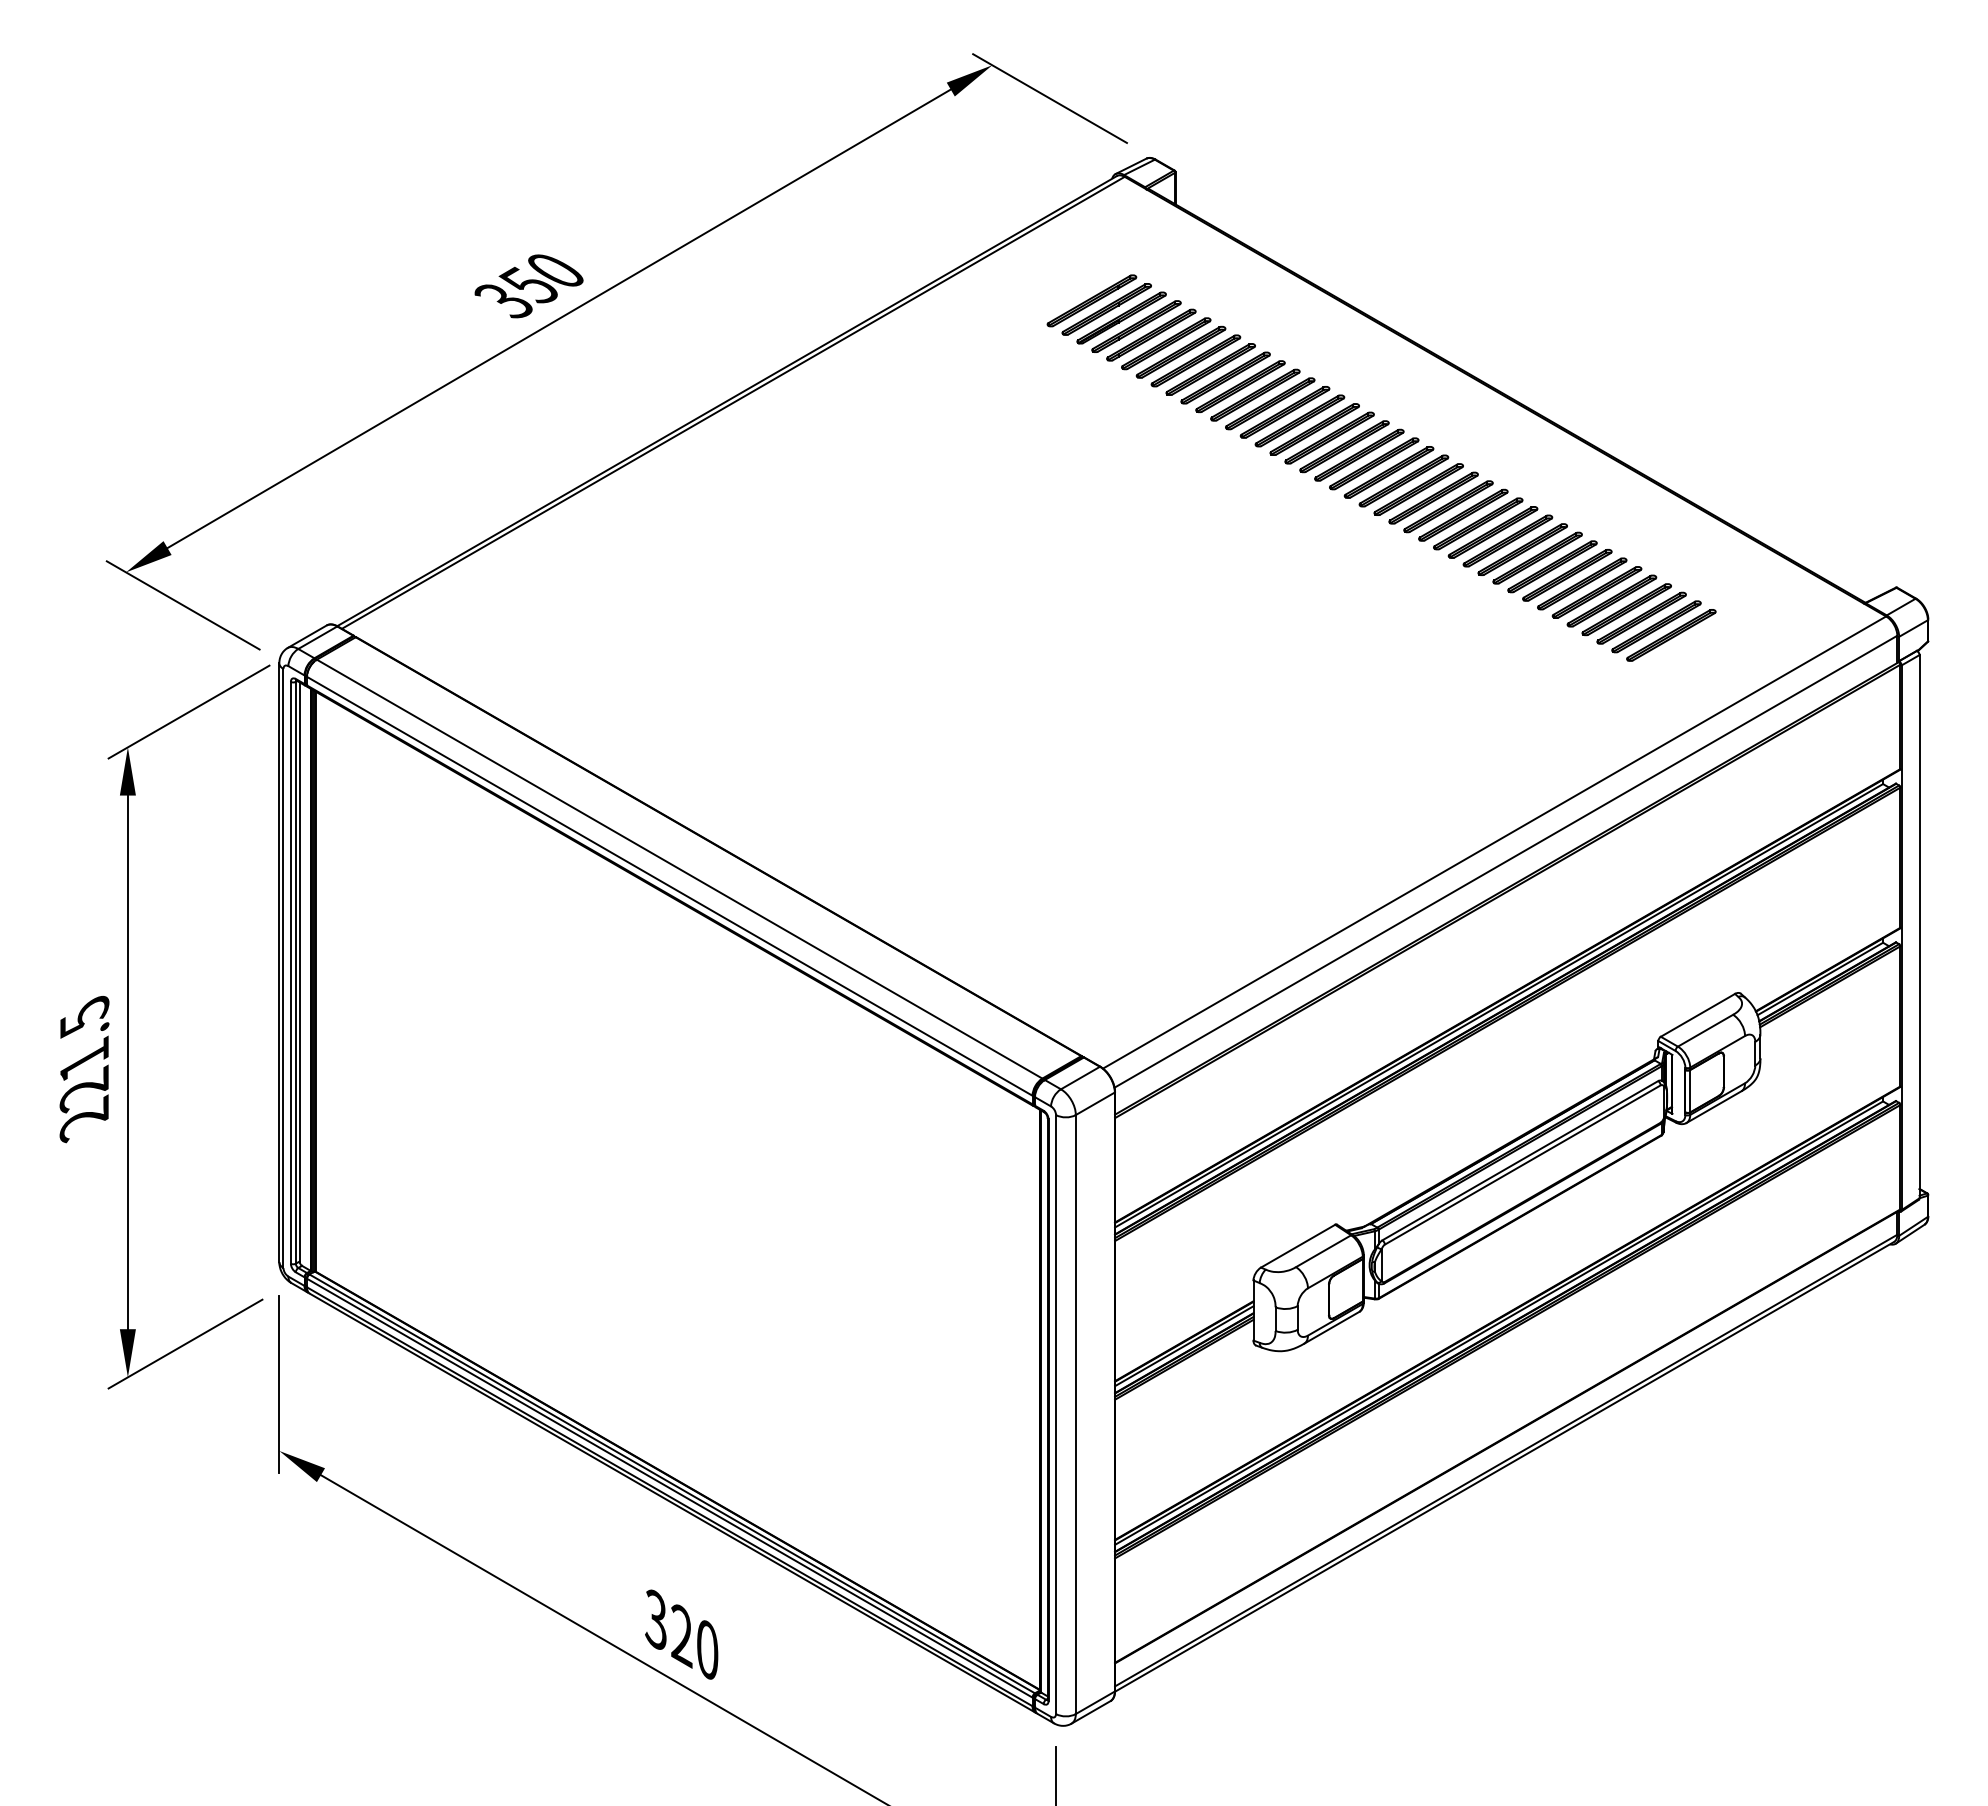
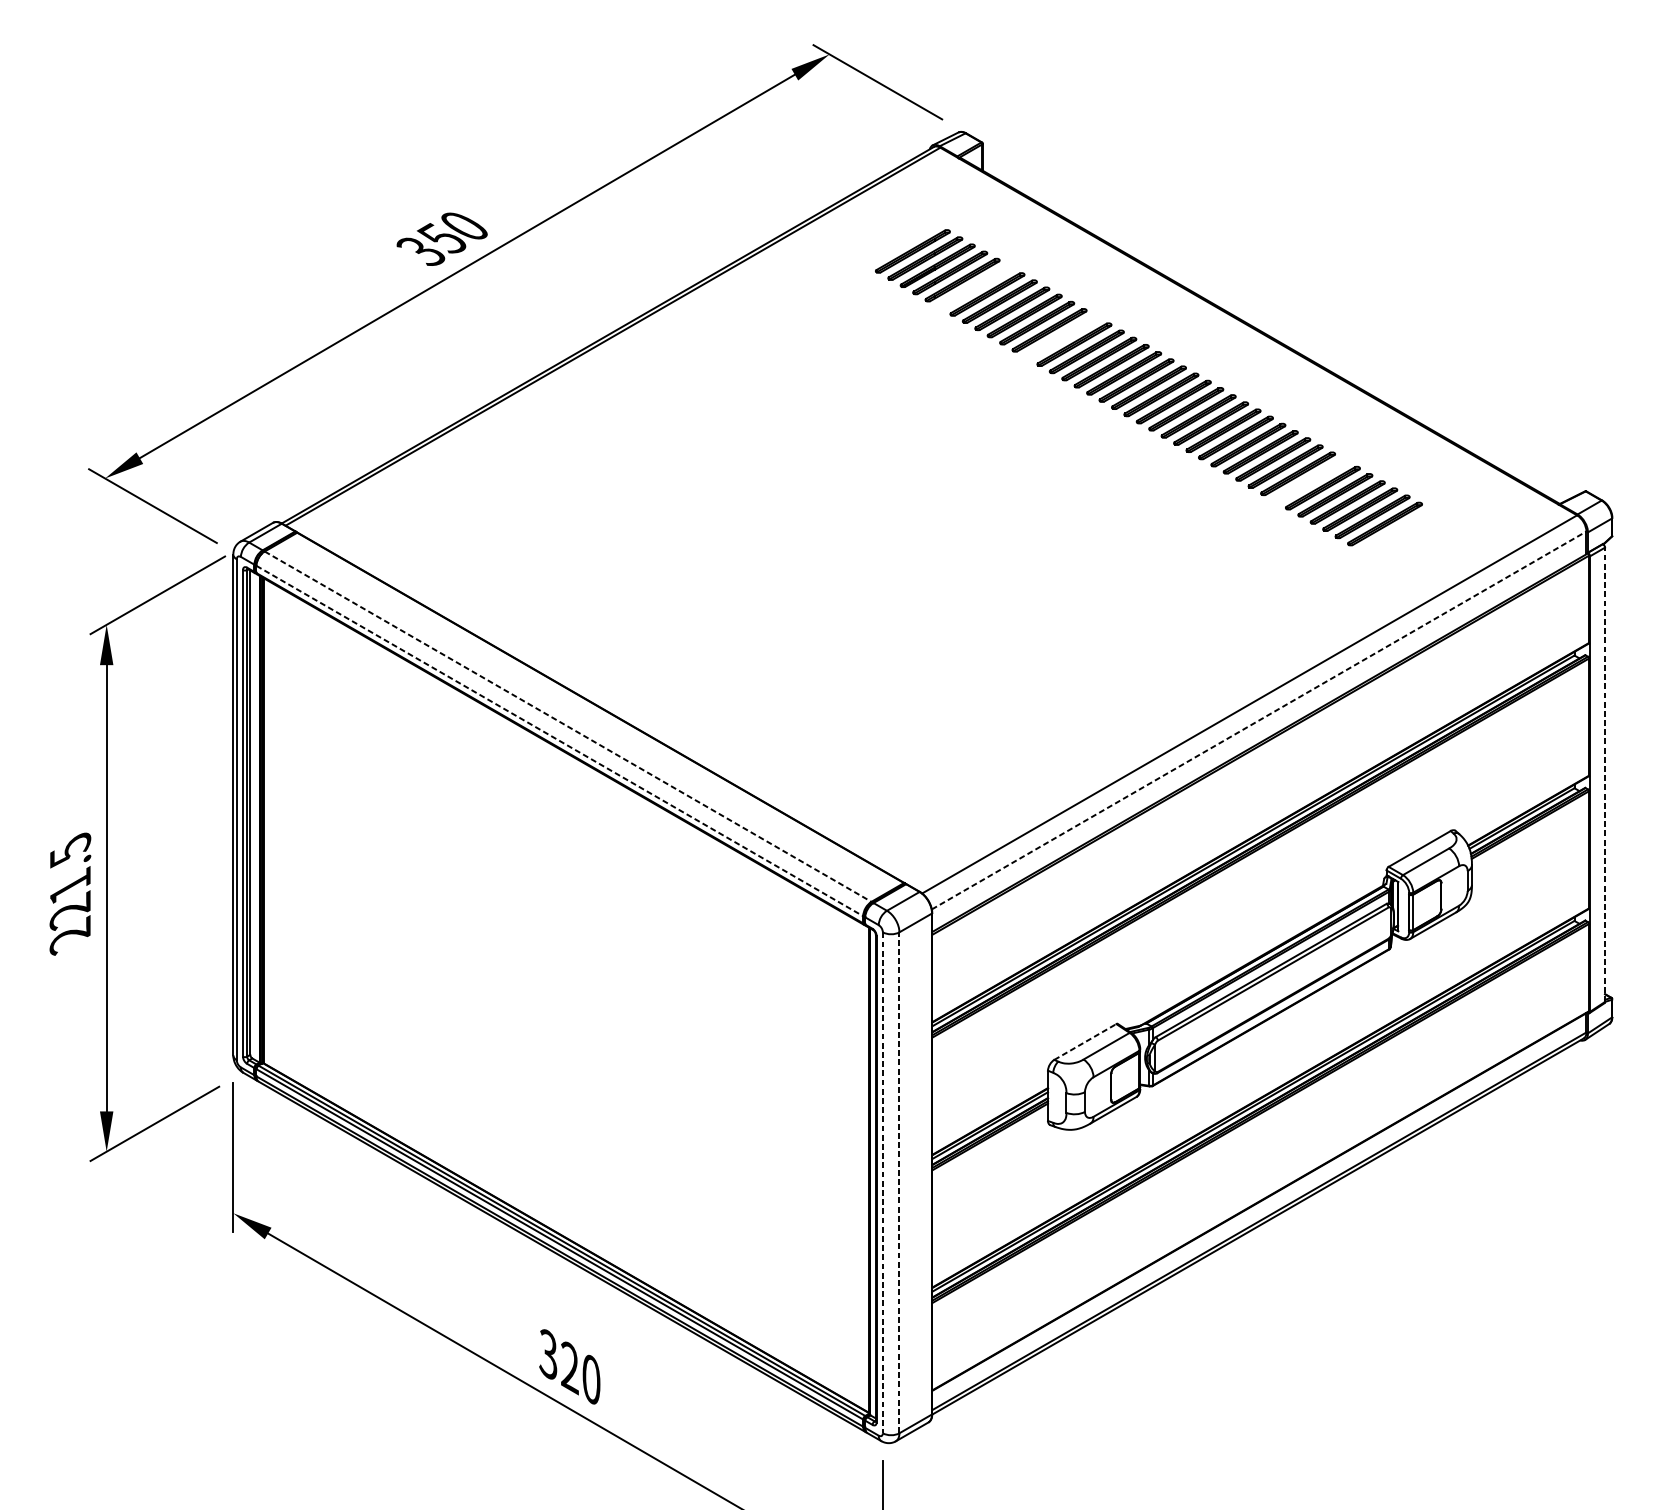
part: (1166, 343) -> (975, 287), removed
part: (1270, 403) -> (1062, 337), removed
part: (1567, 575) -> (1310, 481), removed
part: (1671, 635) -> (1397, 531), removed
line: (1505, 861) -> (1258, 720), solid -> dashed
line: (679, 869) -> (567, 726), solid -> dashed
line: (669, 886) -> (559, 741), solid -> dashed
line: (1919, 926) -> (1604, 774), solid -> dashed
line: (1298, 1246) -> (1085, 1042), solid -> dashed
line: (1056, 1414) -> (883, 1182), solid -> dashed
line: (1075, 1414) -> (899, 1182), solid -> dashed

